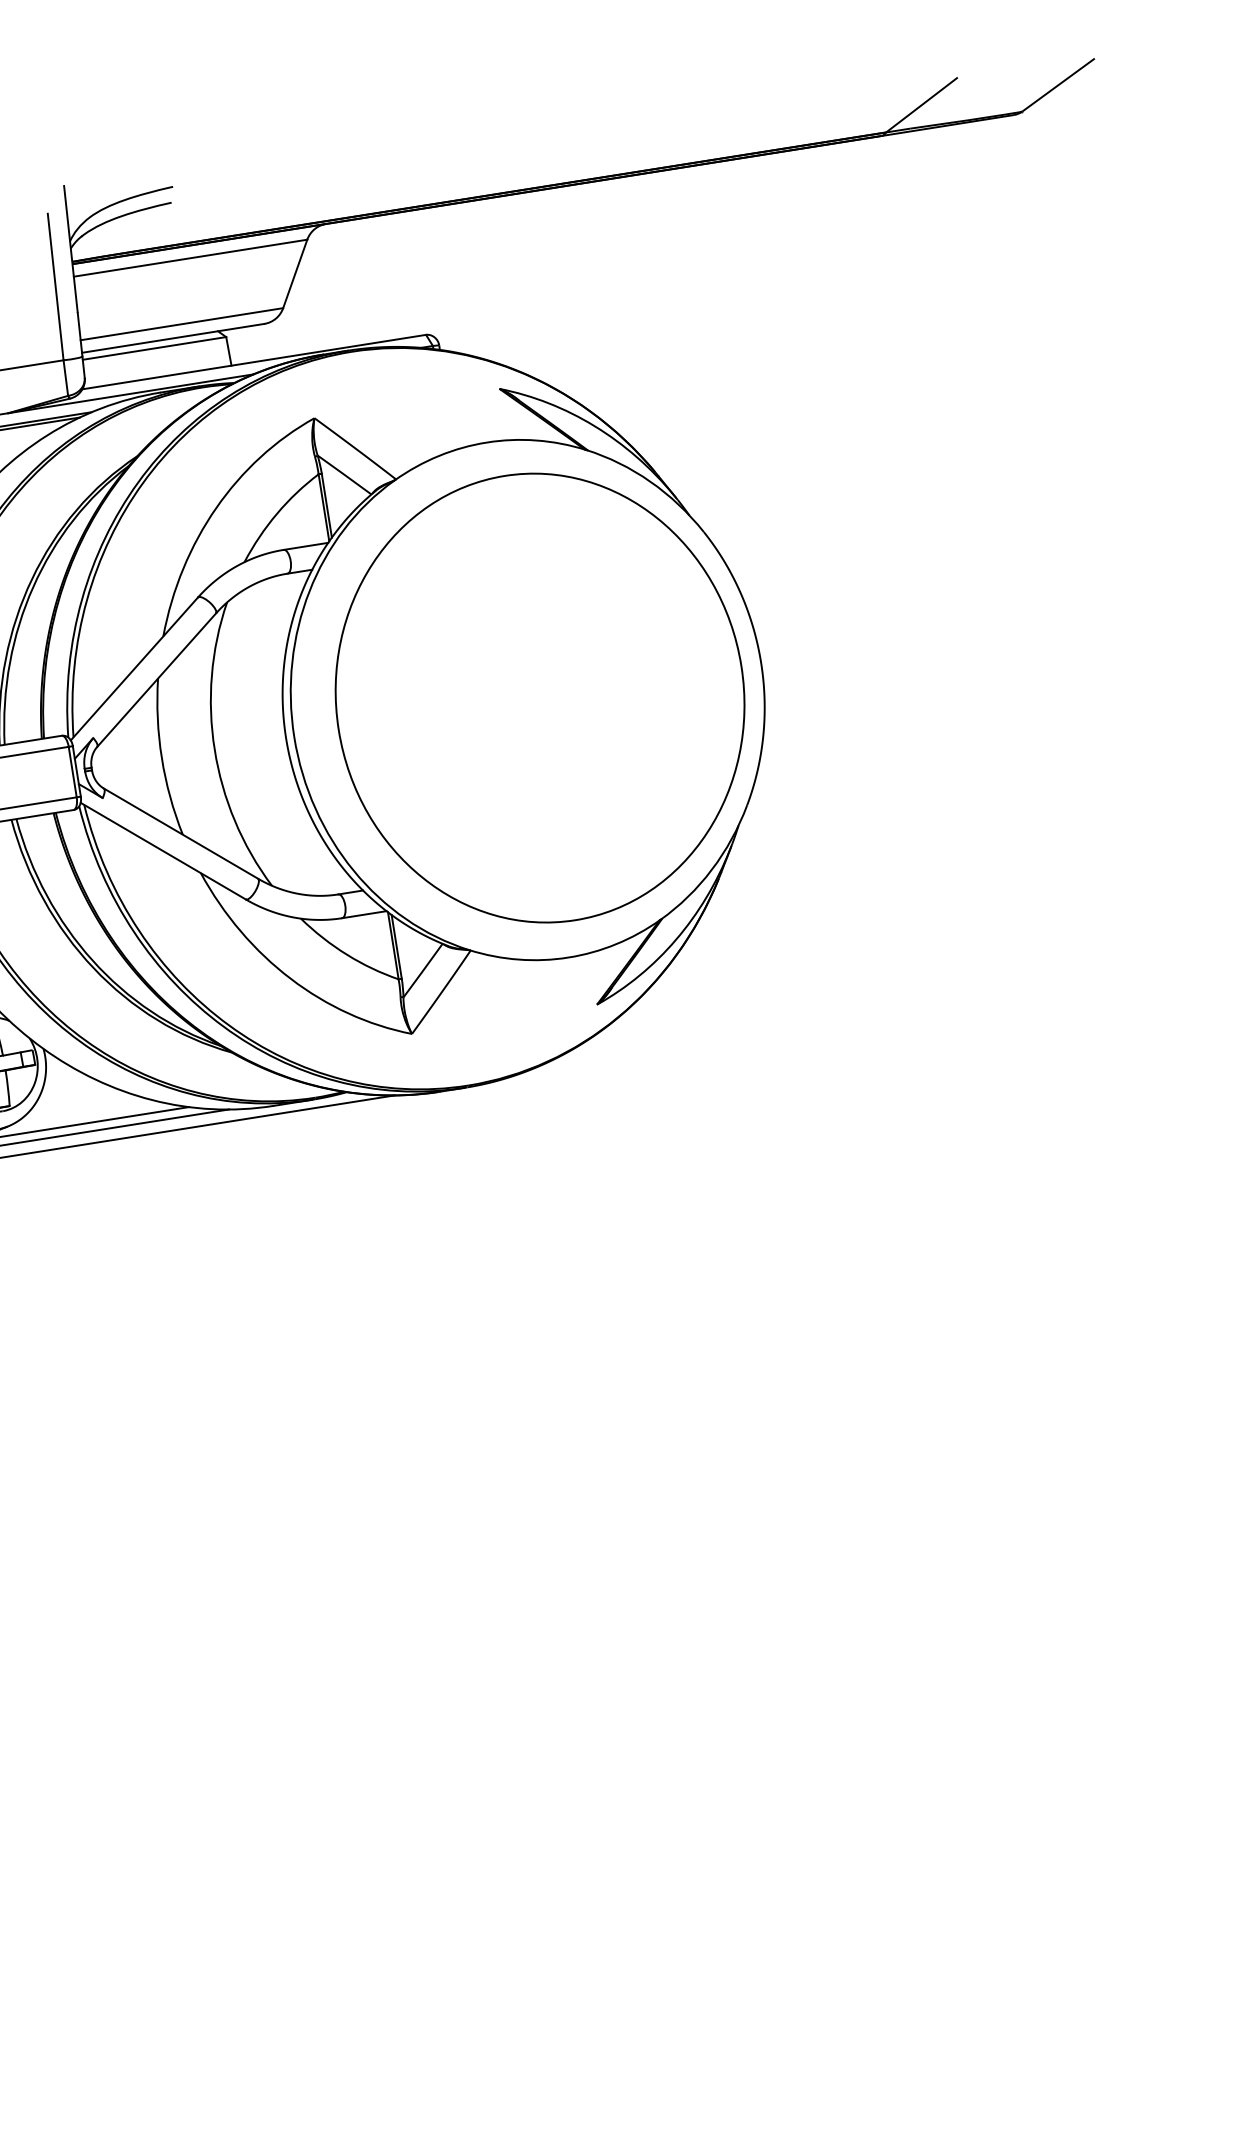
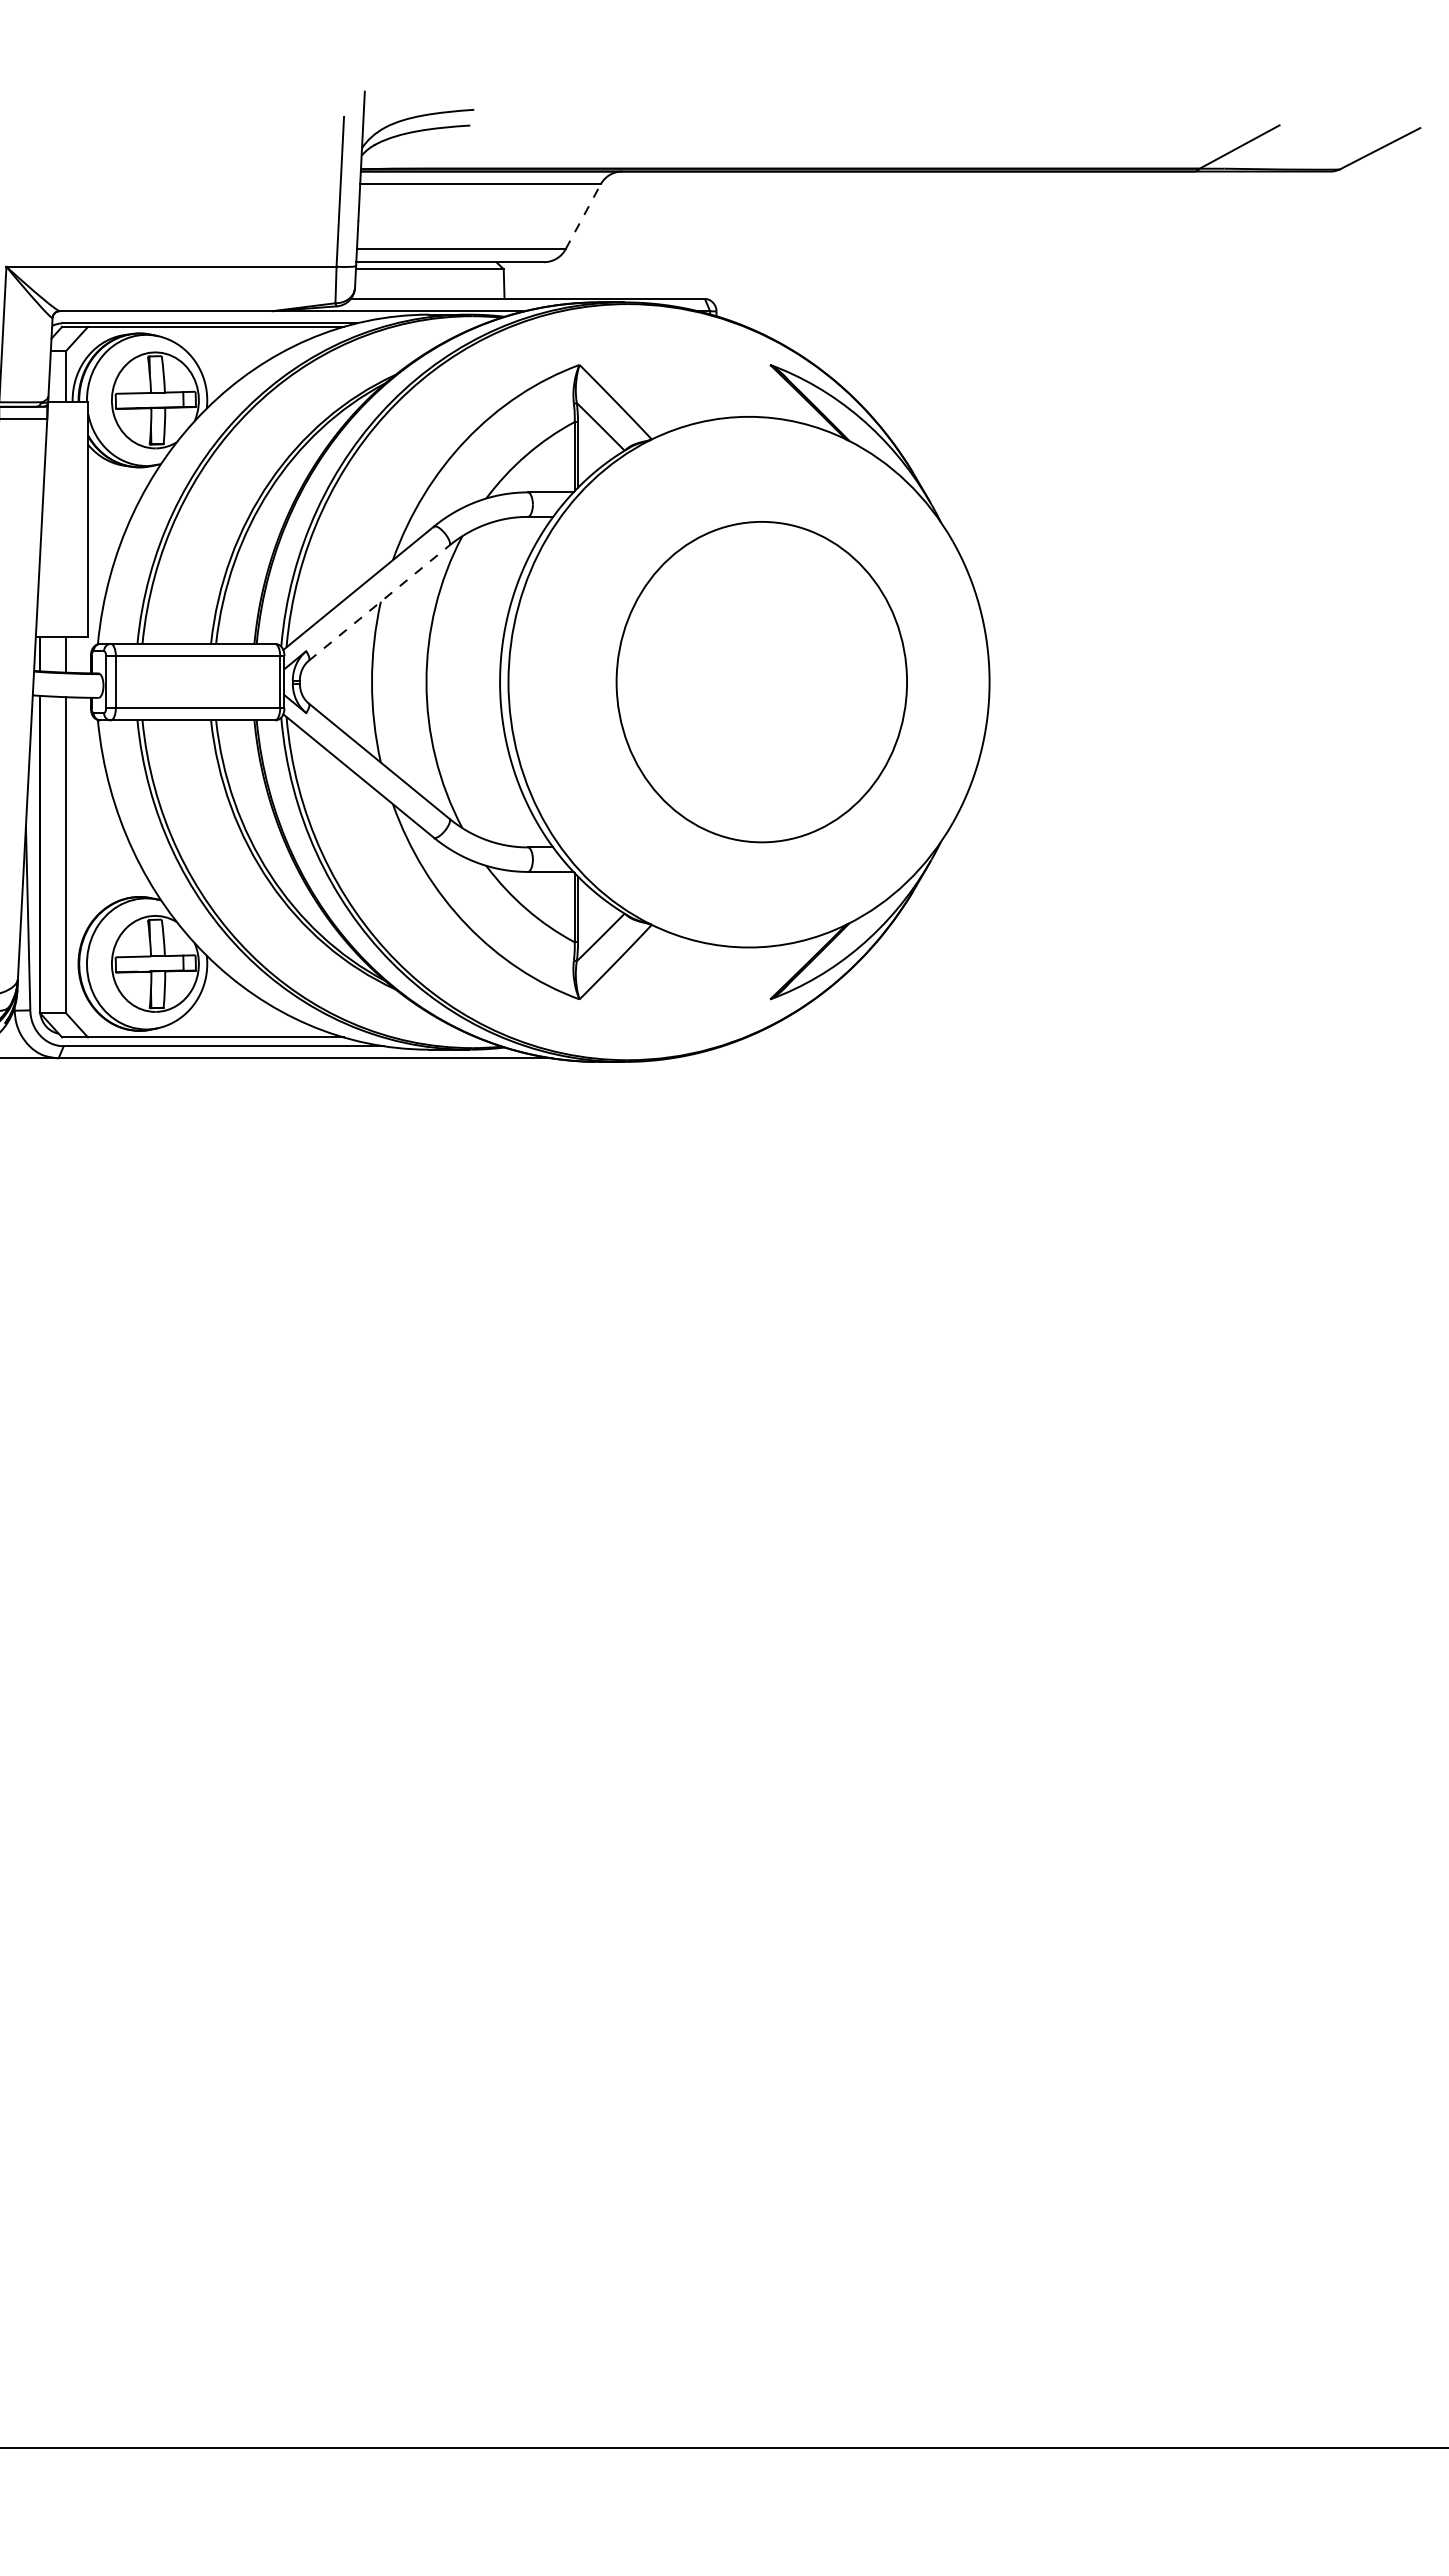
line: (295, 273) -> (583, 216), solid -> dashed
line: (157, 680) -> (379, 603), solid -> dashed
part: (539, 697) -> (761, 681), size x0.7

